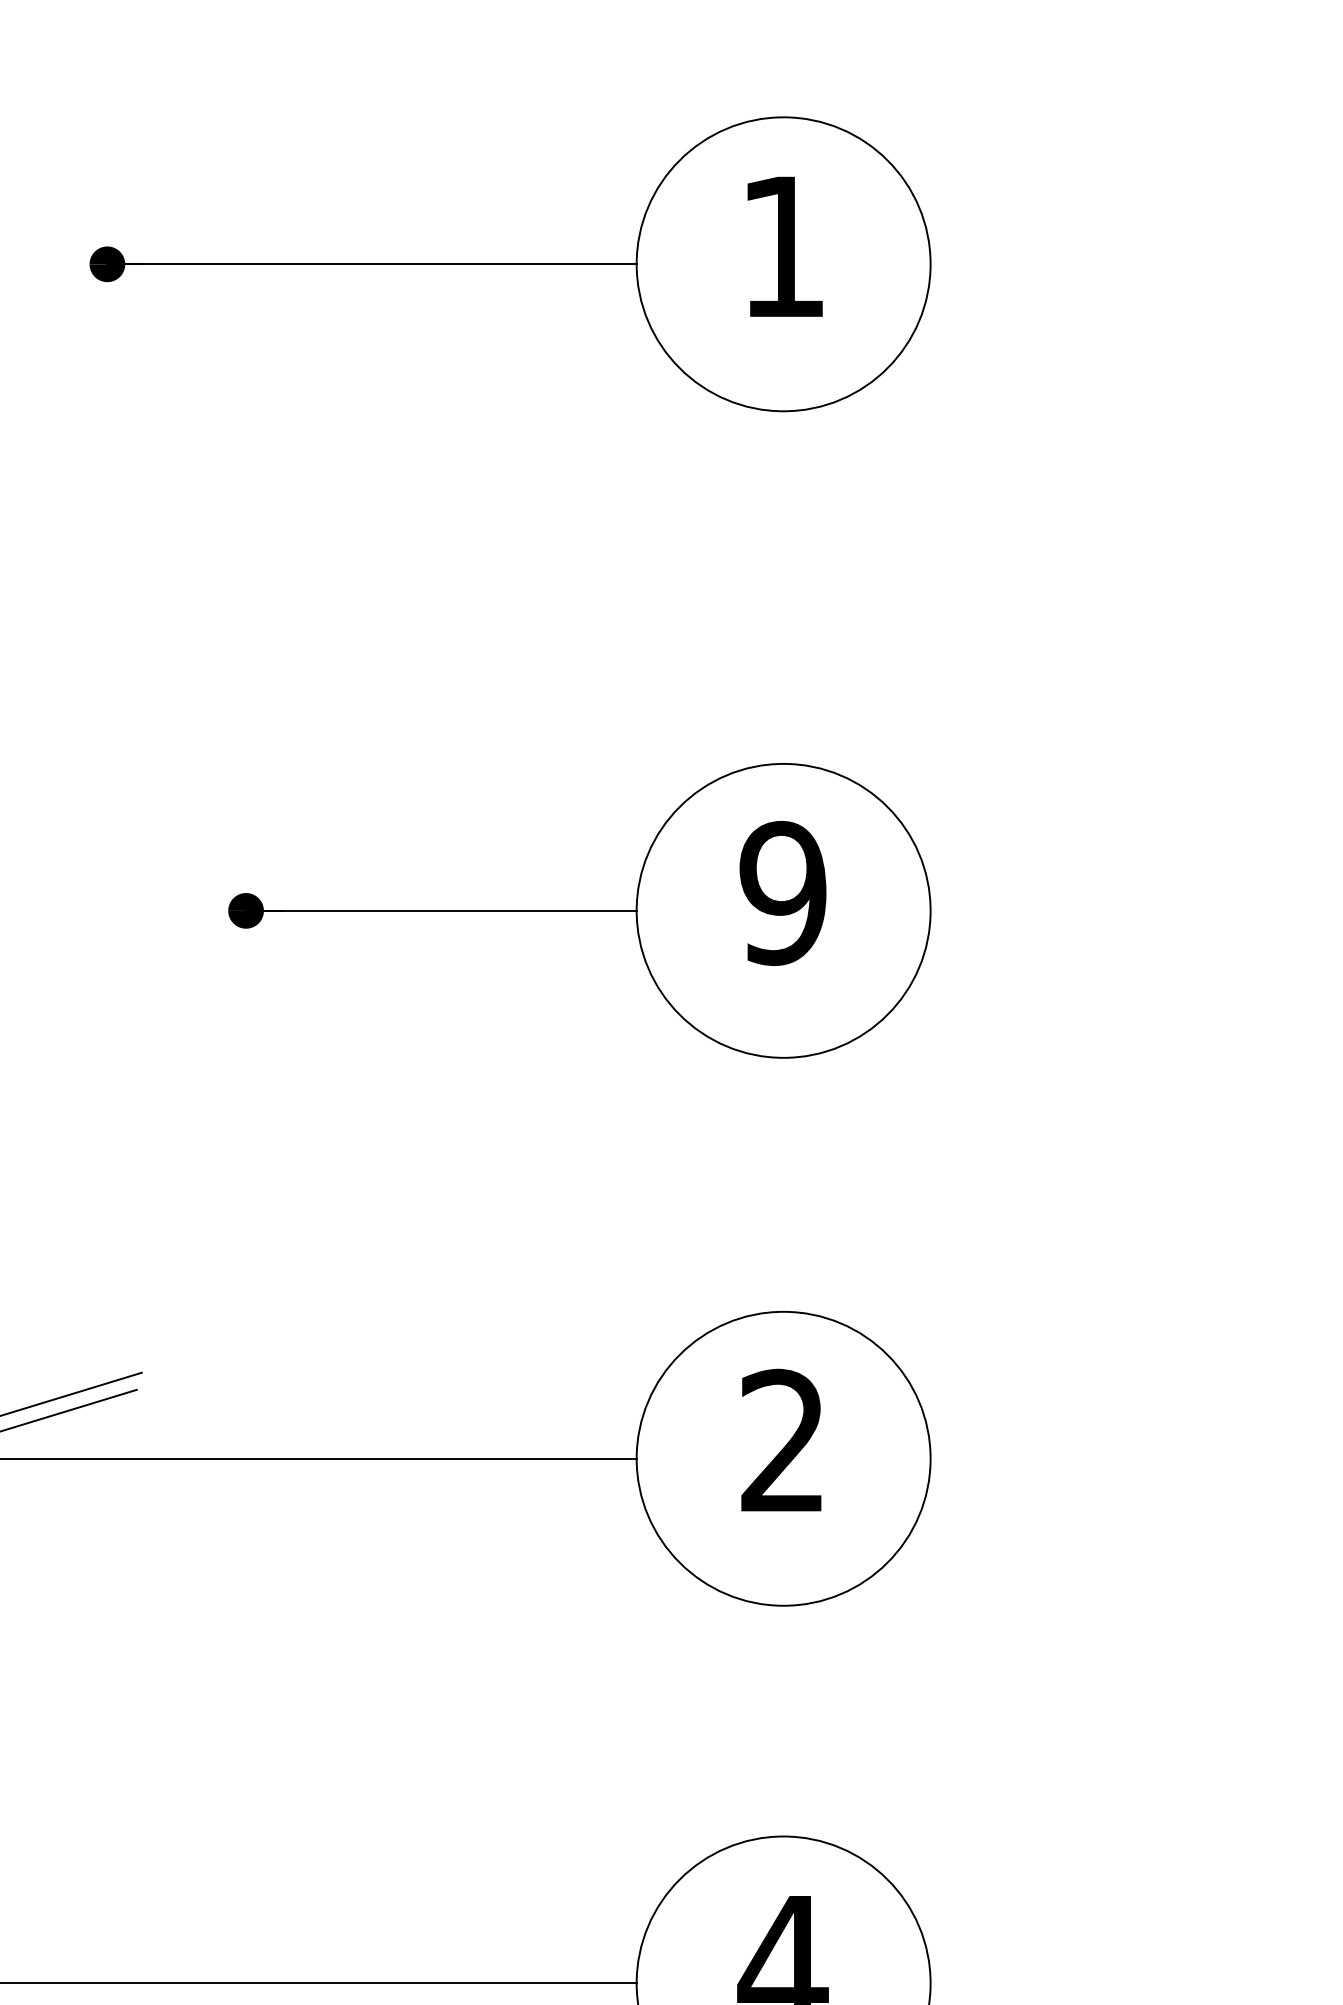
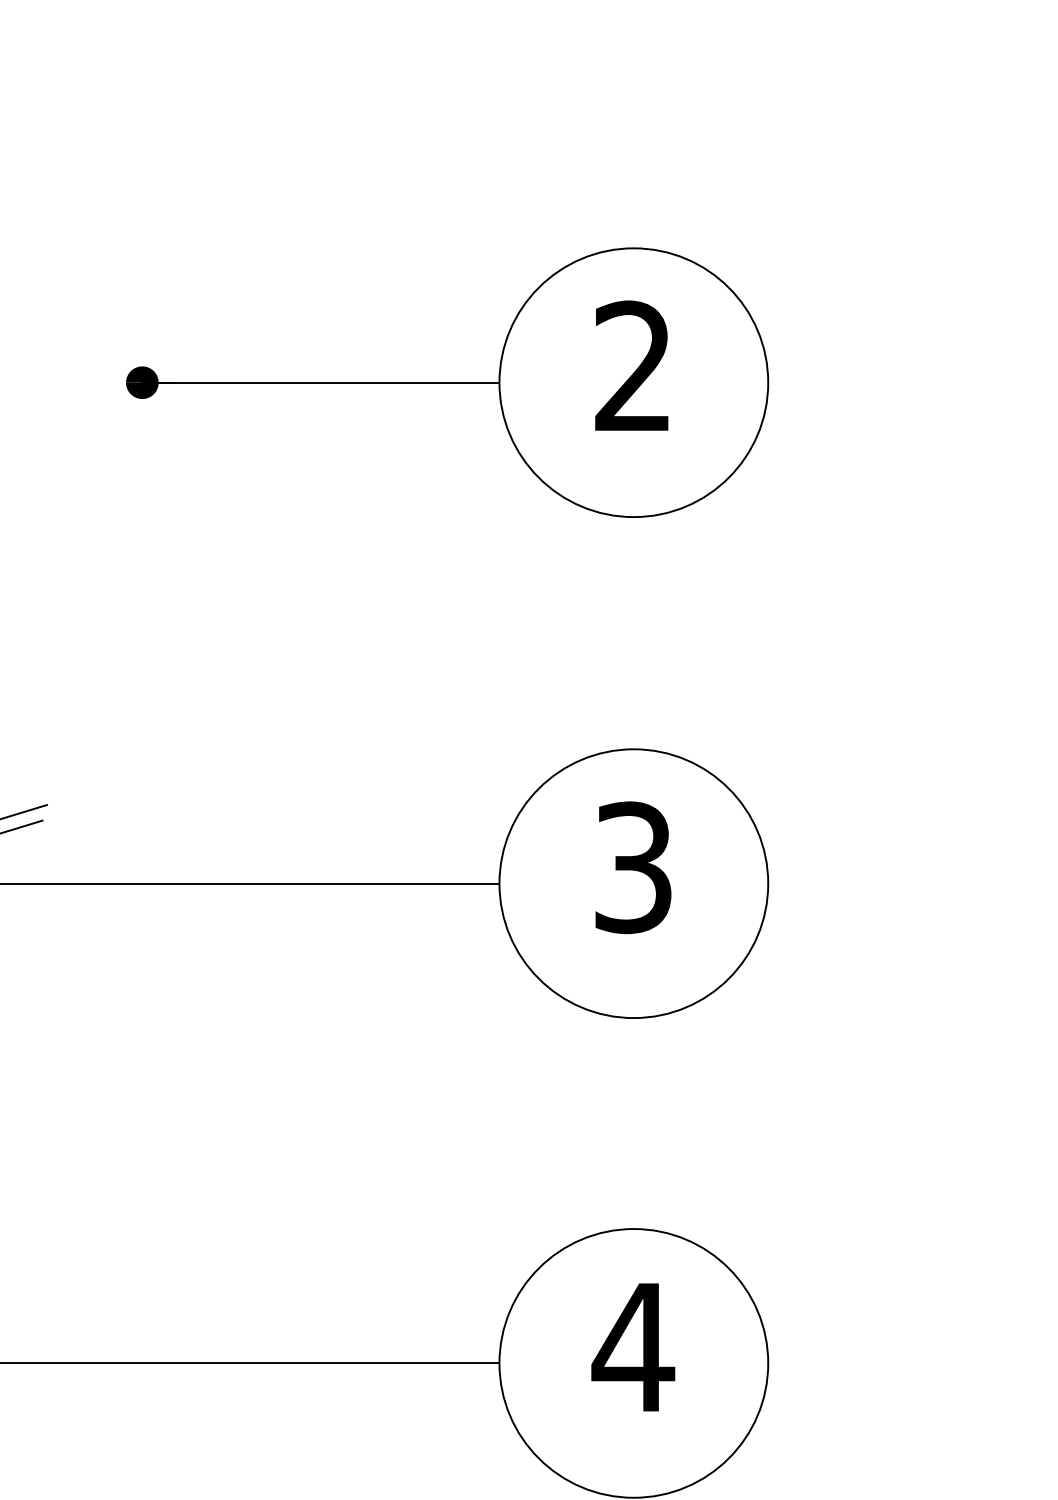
text: (782, 892) -> (632, 365), 9 -> 2
text: (782, 1441) -> (632, 867), 2 -> 3

